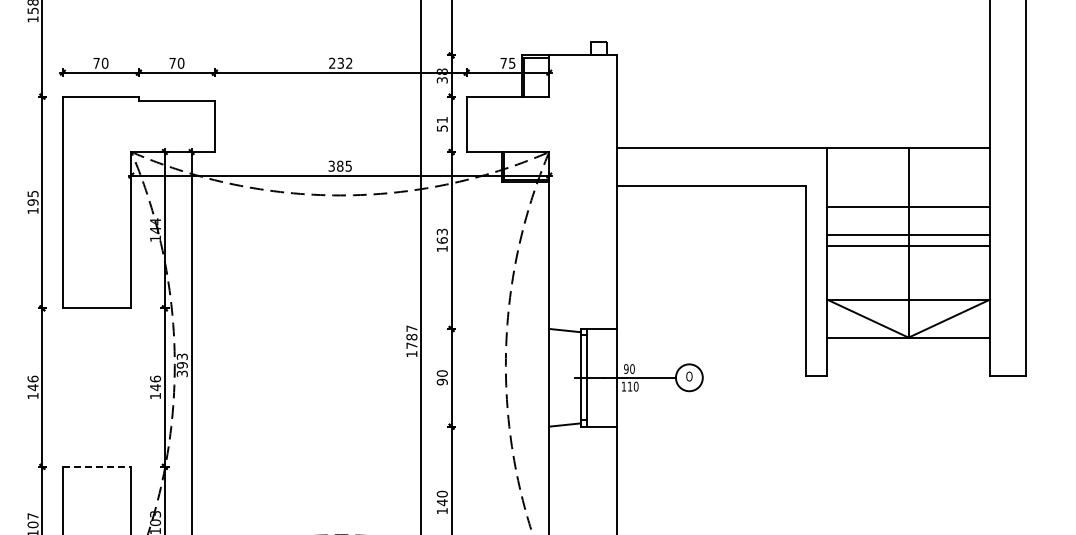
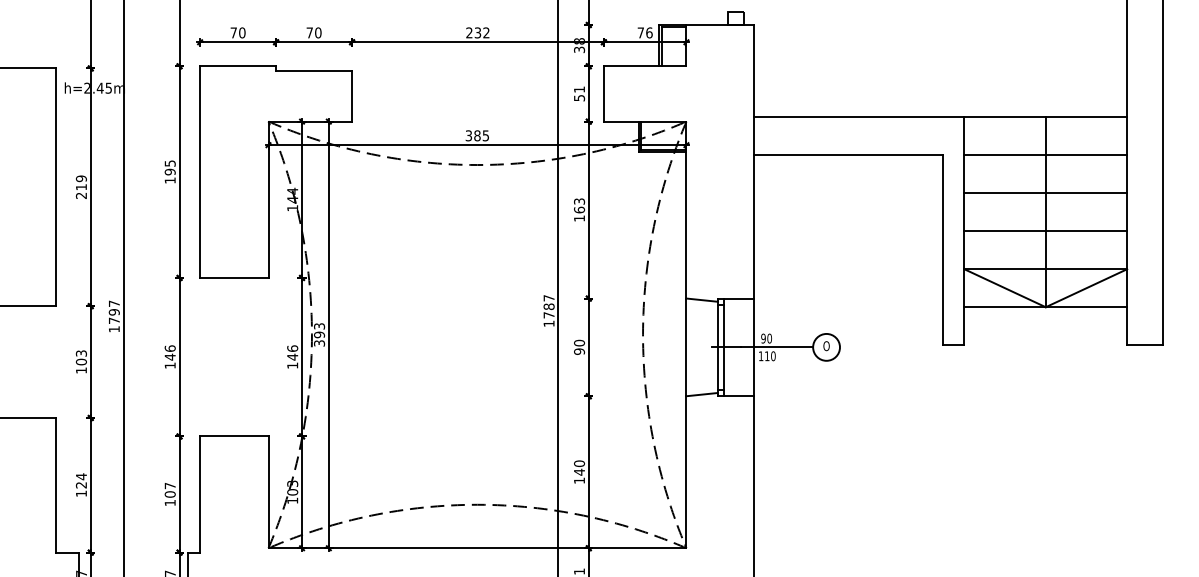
text: (512, 62) -> (649, 32), 75 -> 76
line: (908, 206) -> (1045, 155), moved
line: (908, 234) -> (1045, 231), moved
line: (908, 245) -> (1045, 193), moved
line: (97, 466) -> (234, 436), dashed -> solid

